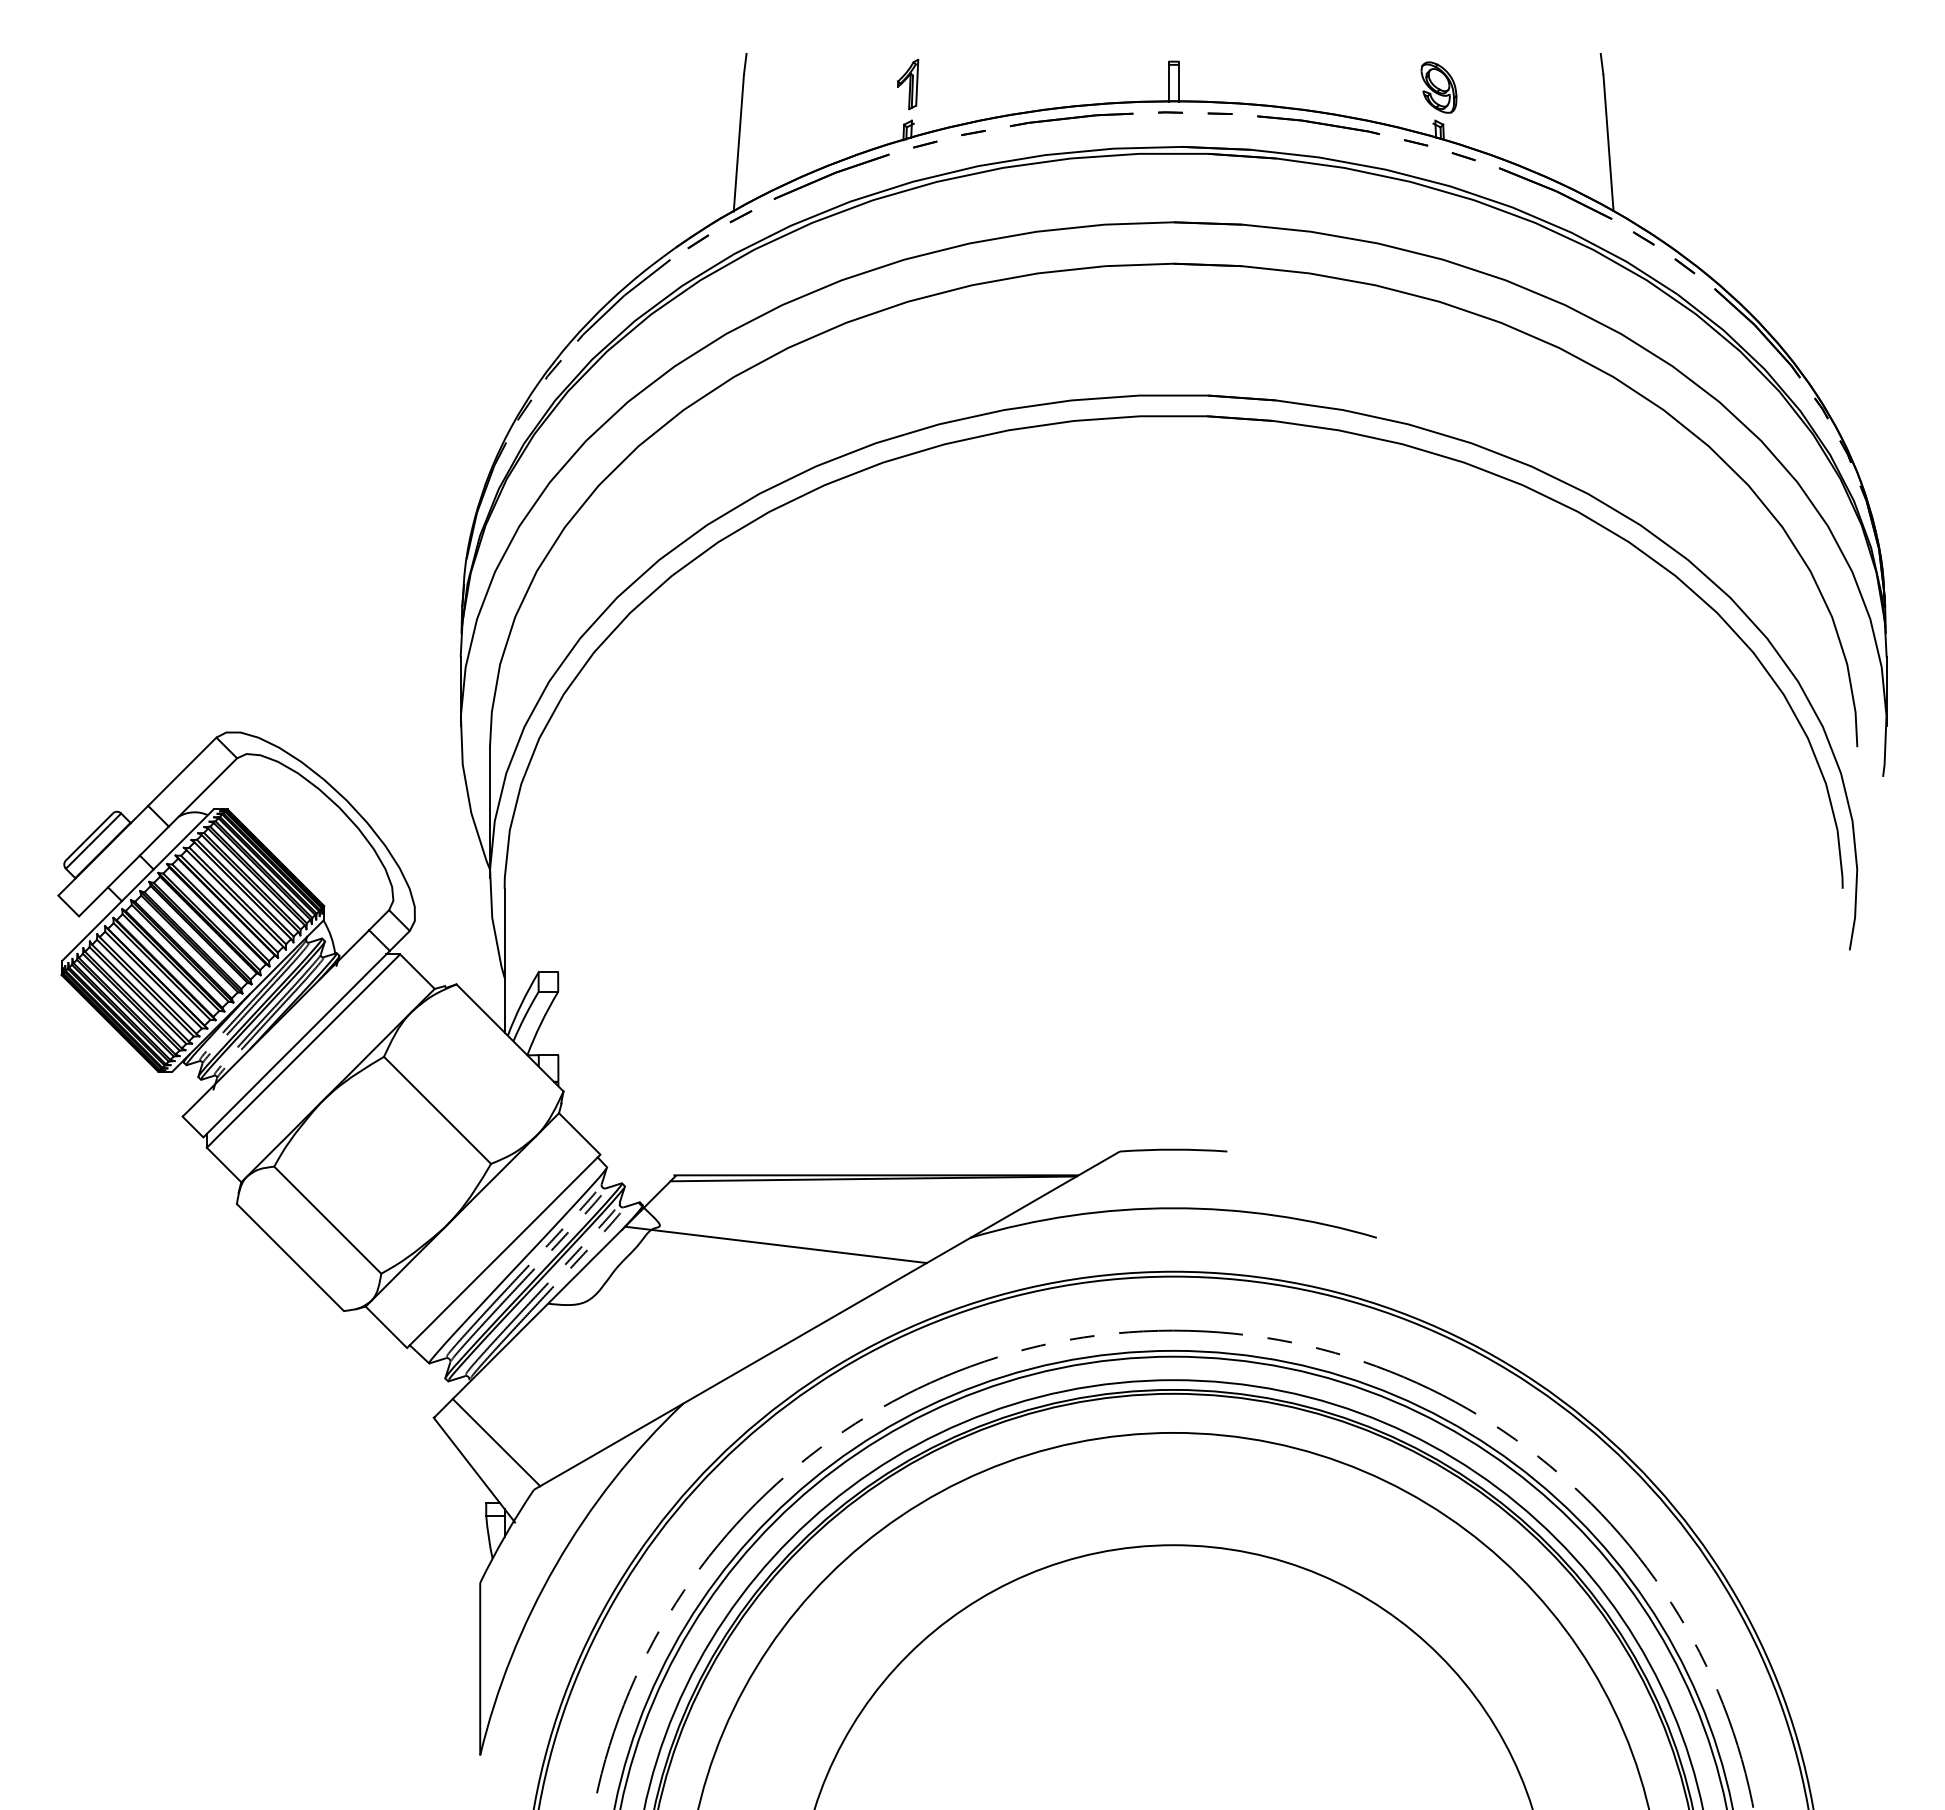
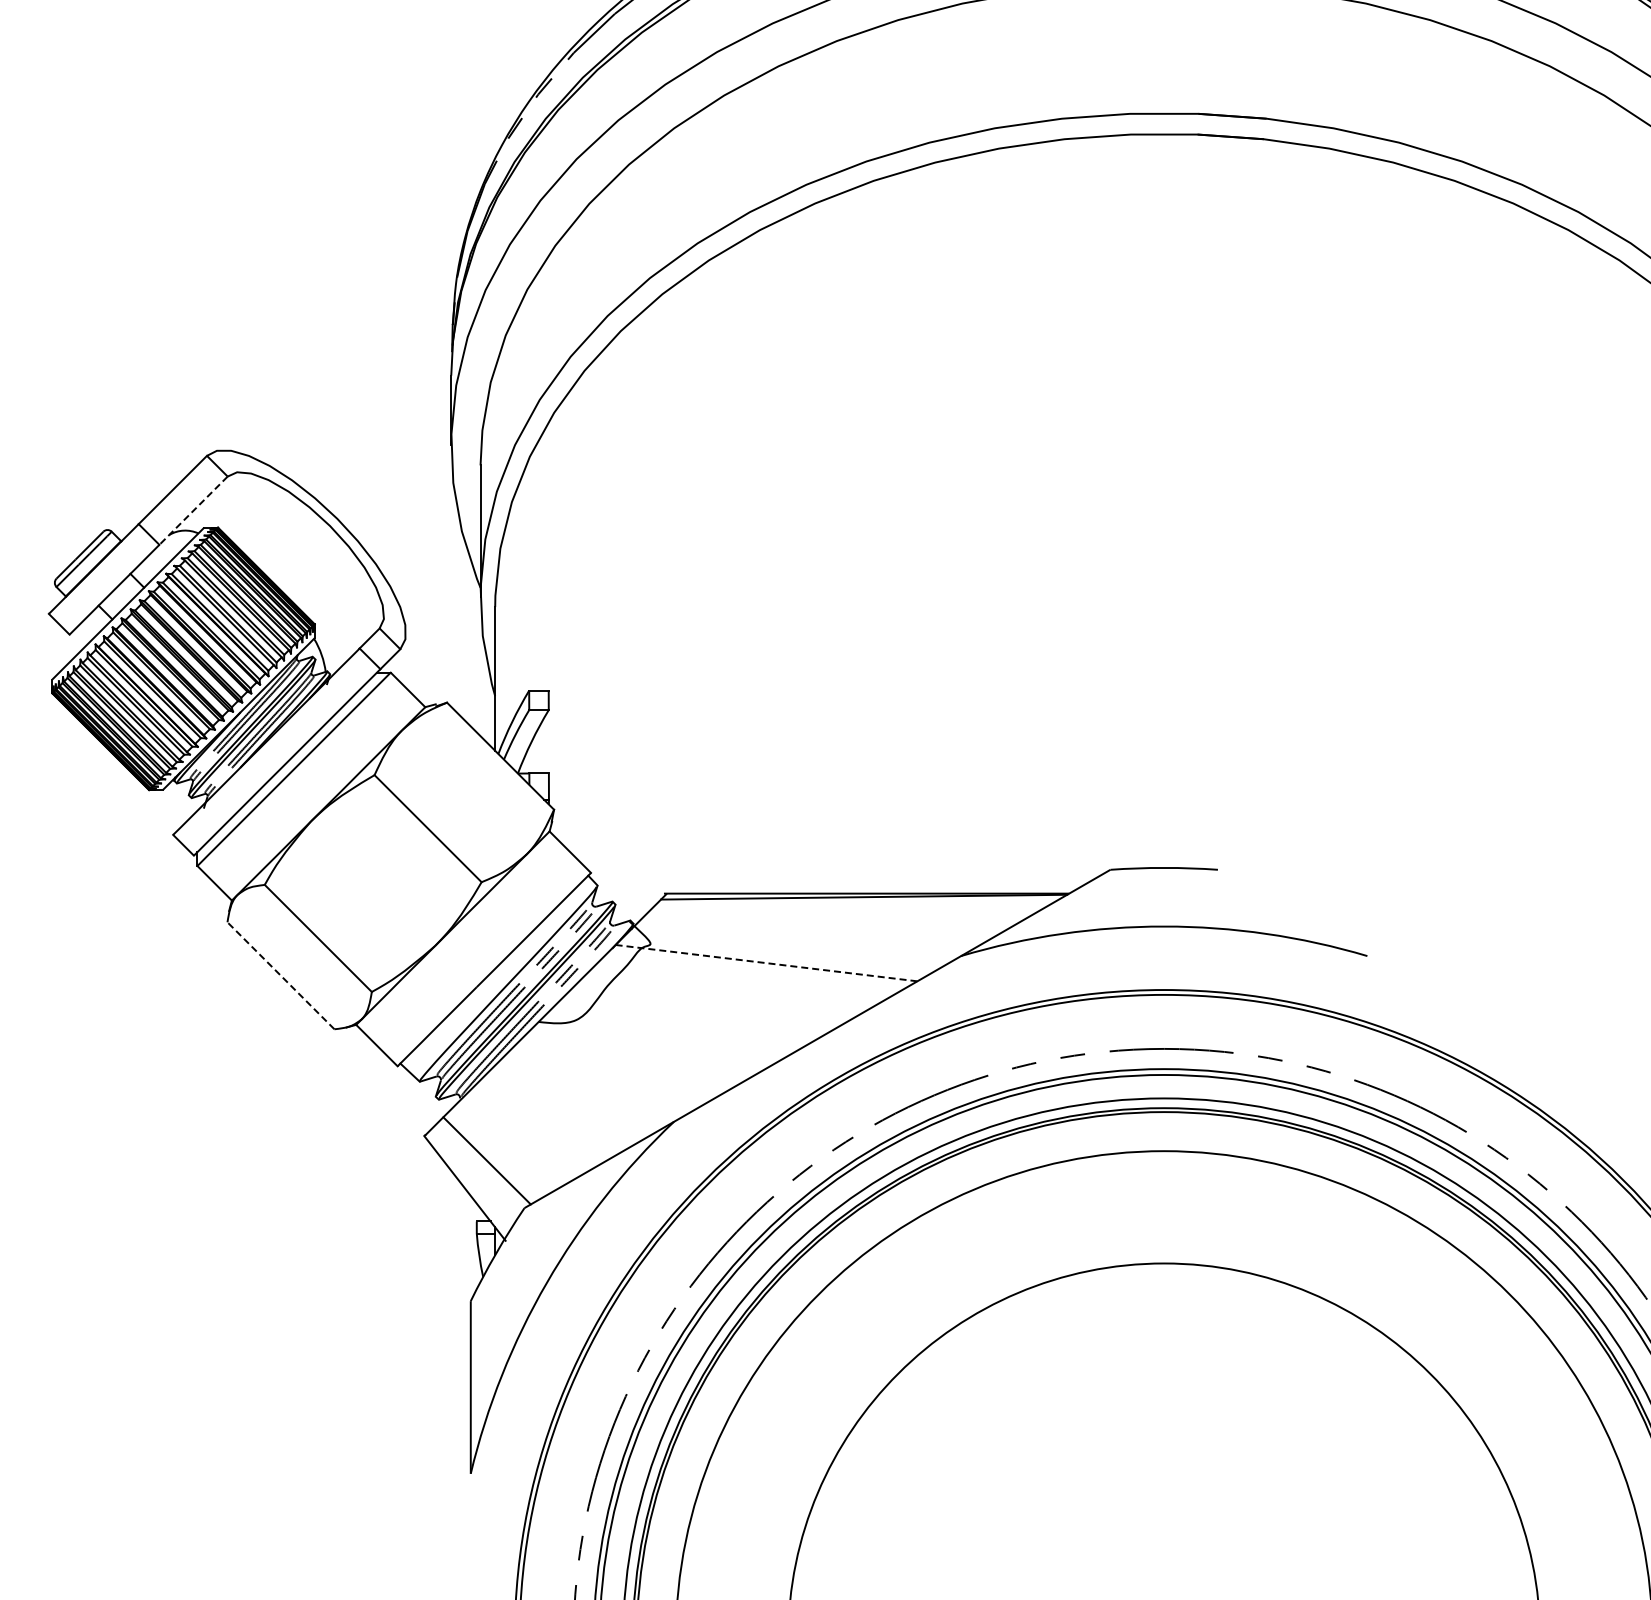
line: (202, 792) -> (193, 510), solid -> dashed
line: (775, 1244) -> (766, 962), solid -> dashed
line: (290, 1257) -> (281, 975), solid -> dashed

